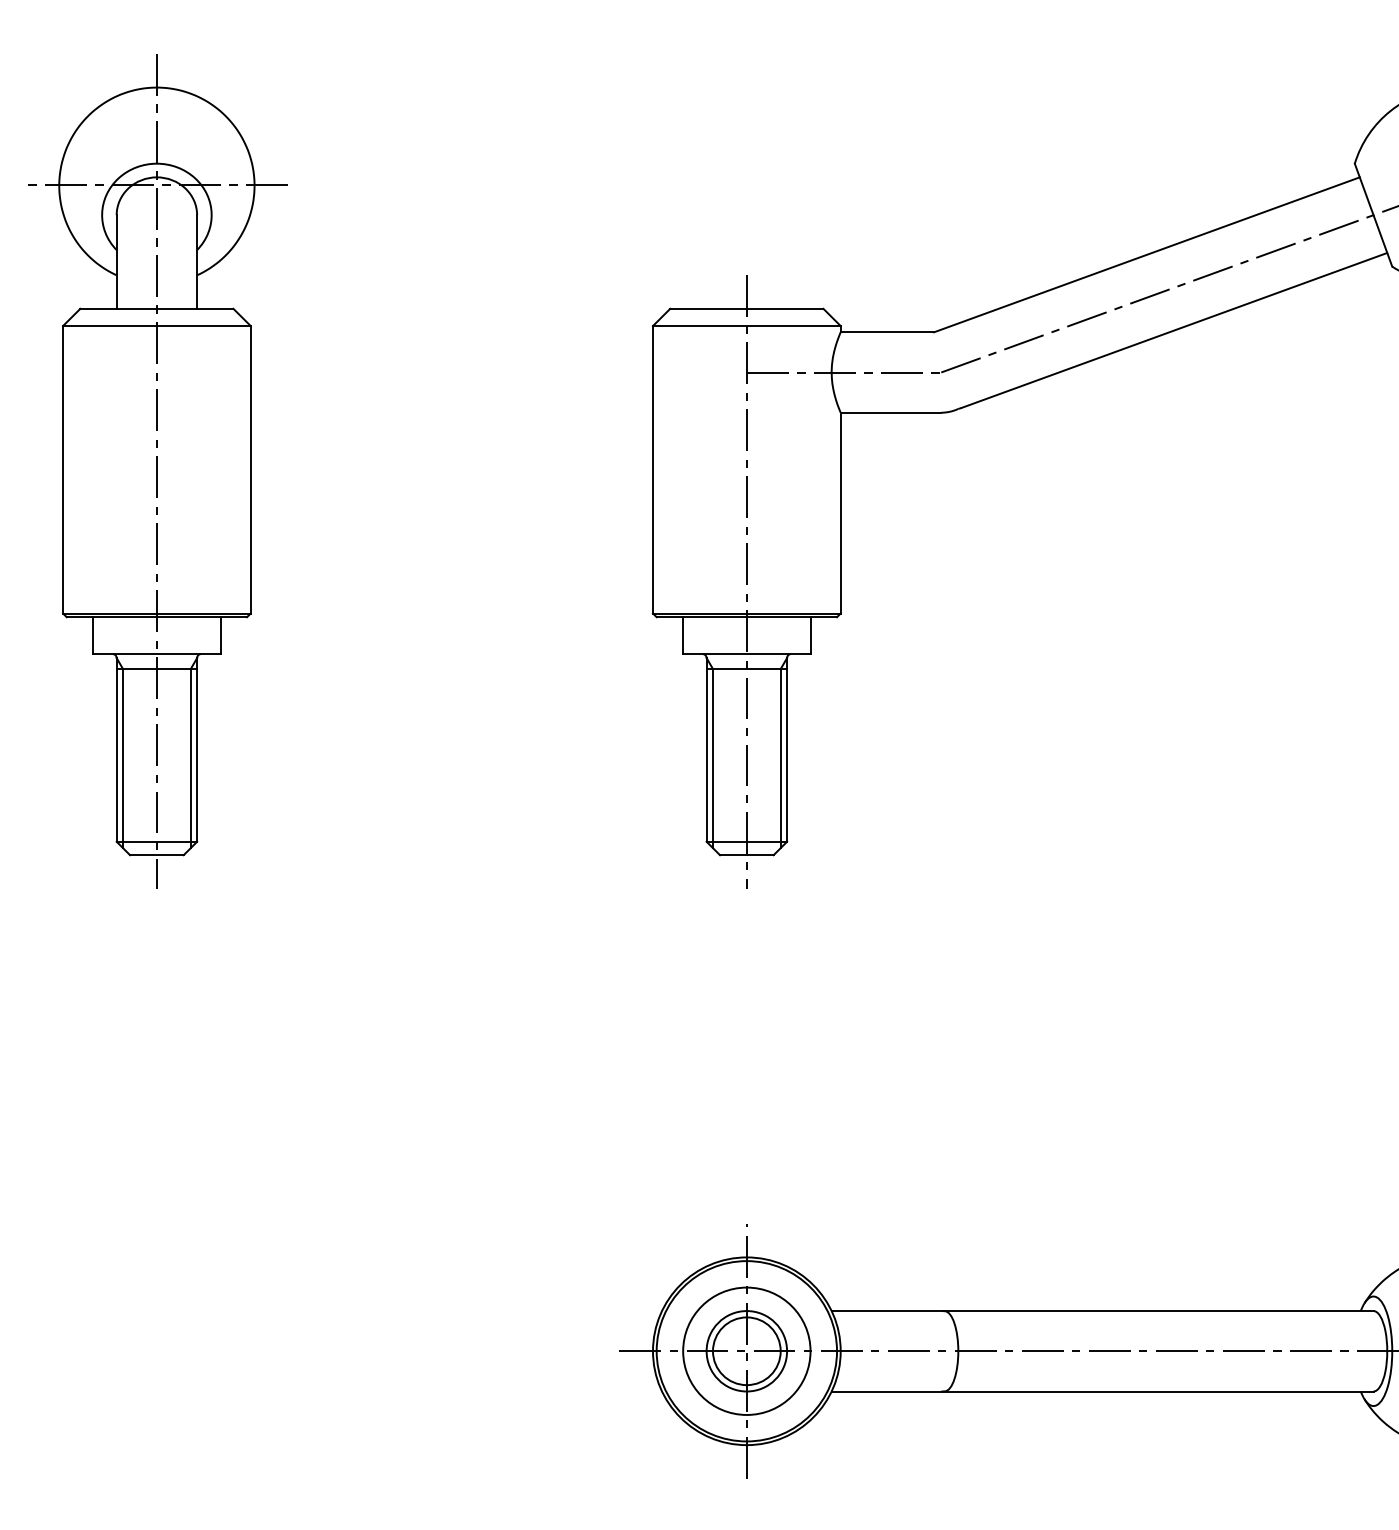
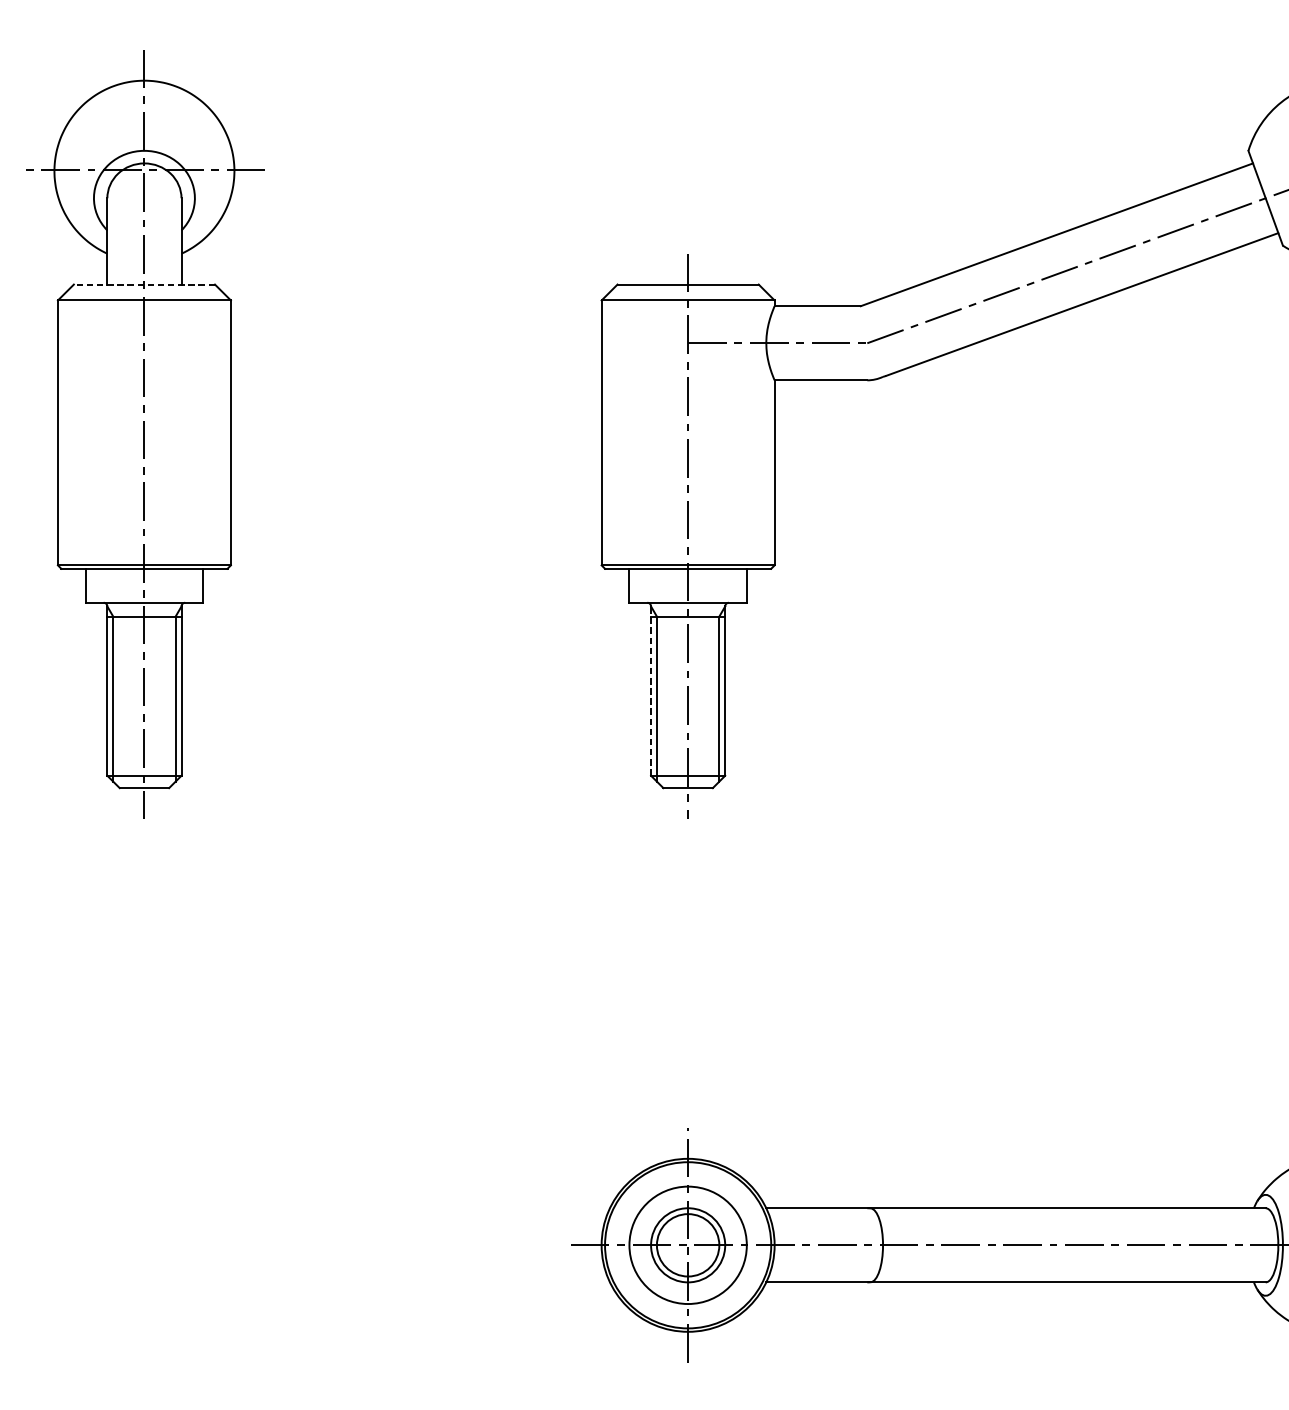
line: (156, 308) -> (144, 284), solid -> dashed
line: (706, 749) -> (650, 690), solid -> dashed

